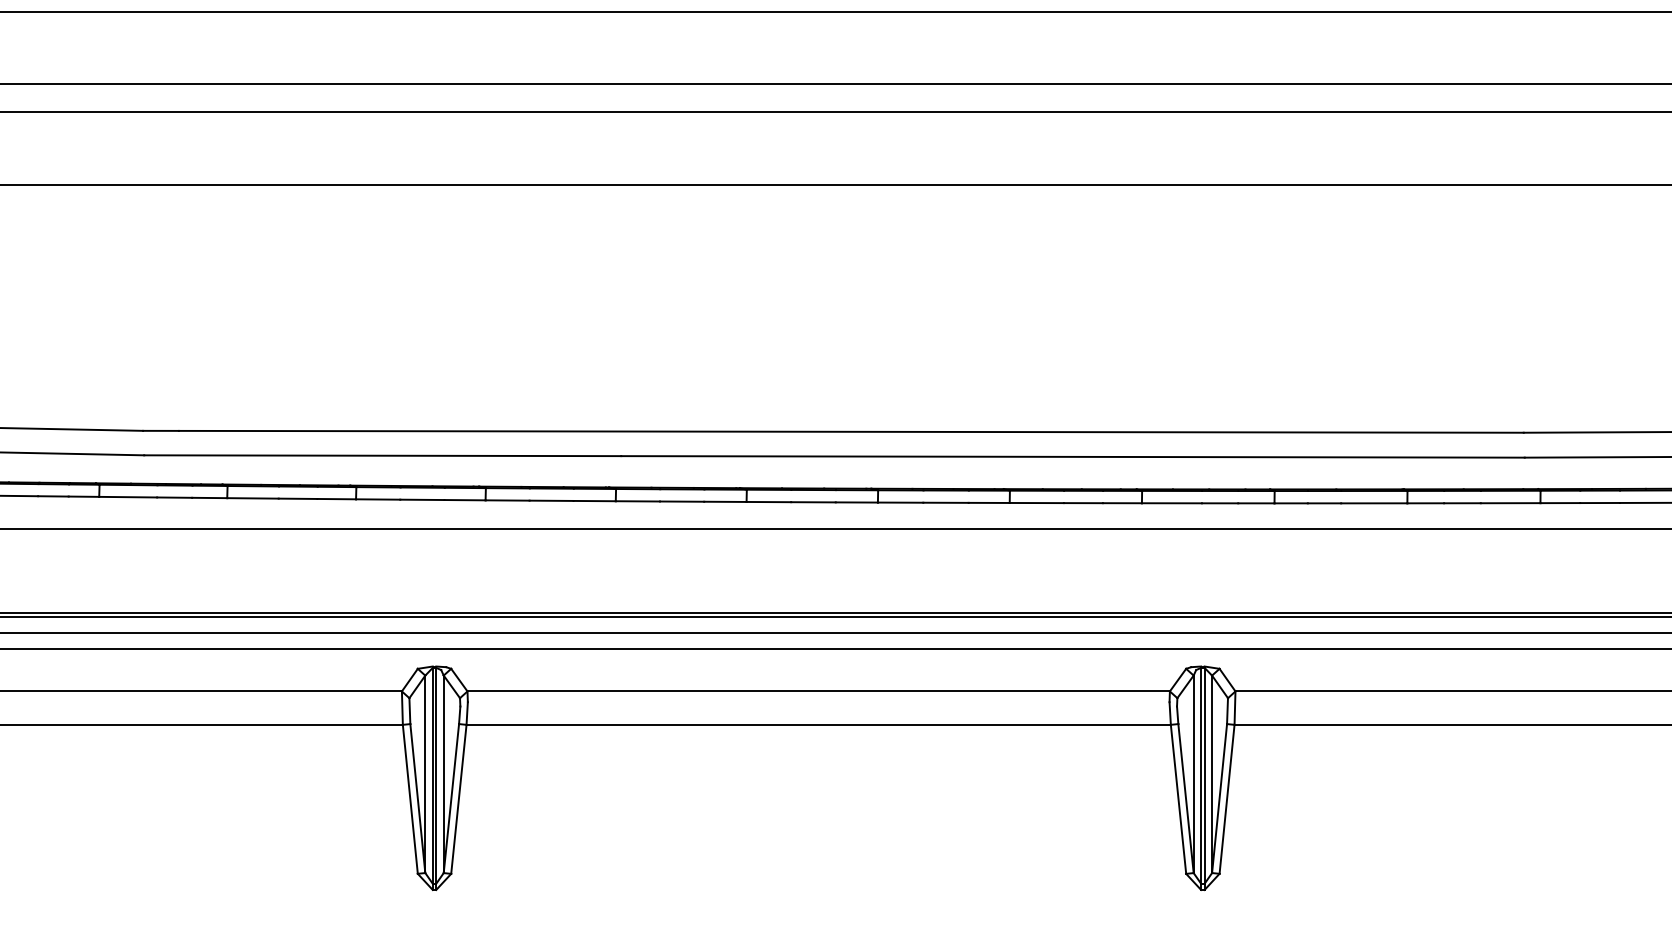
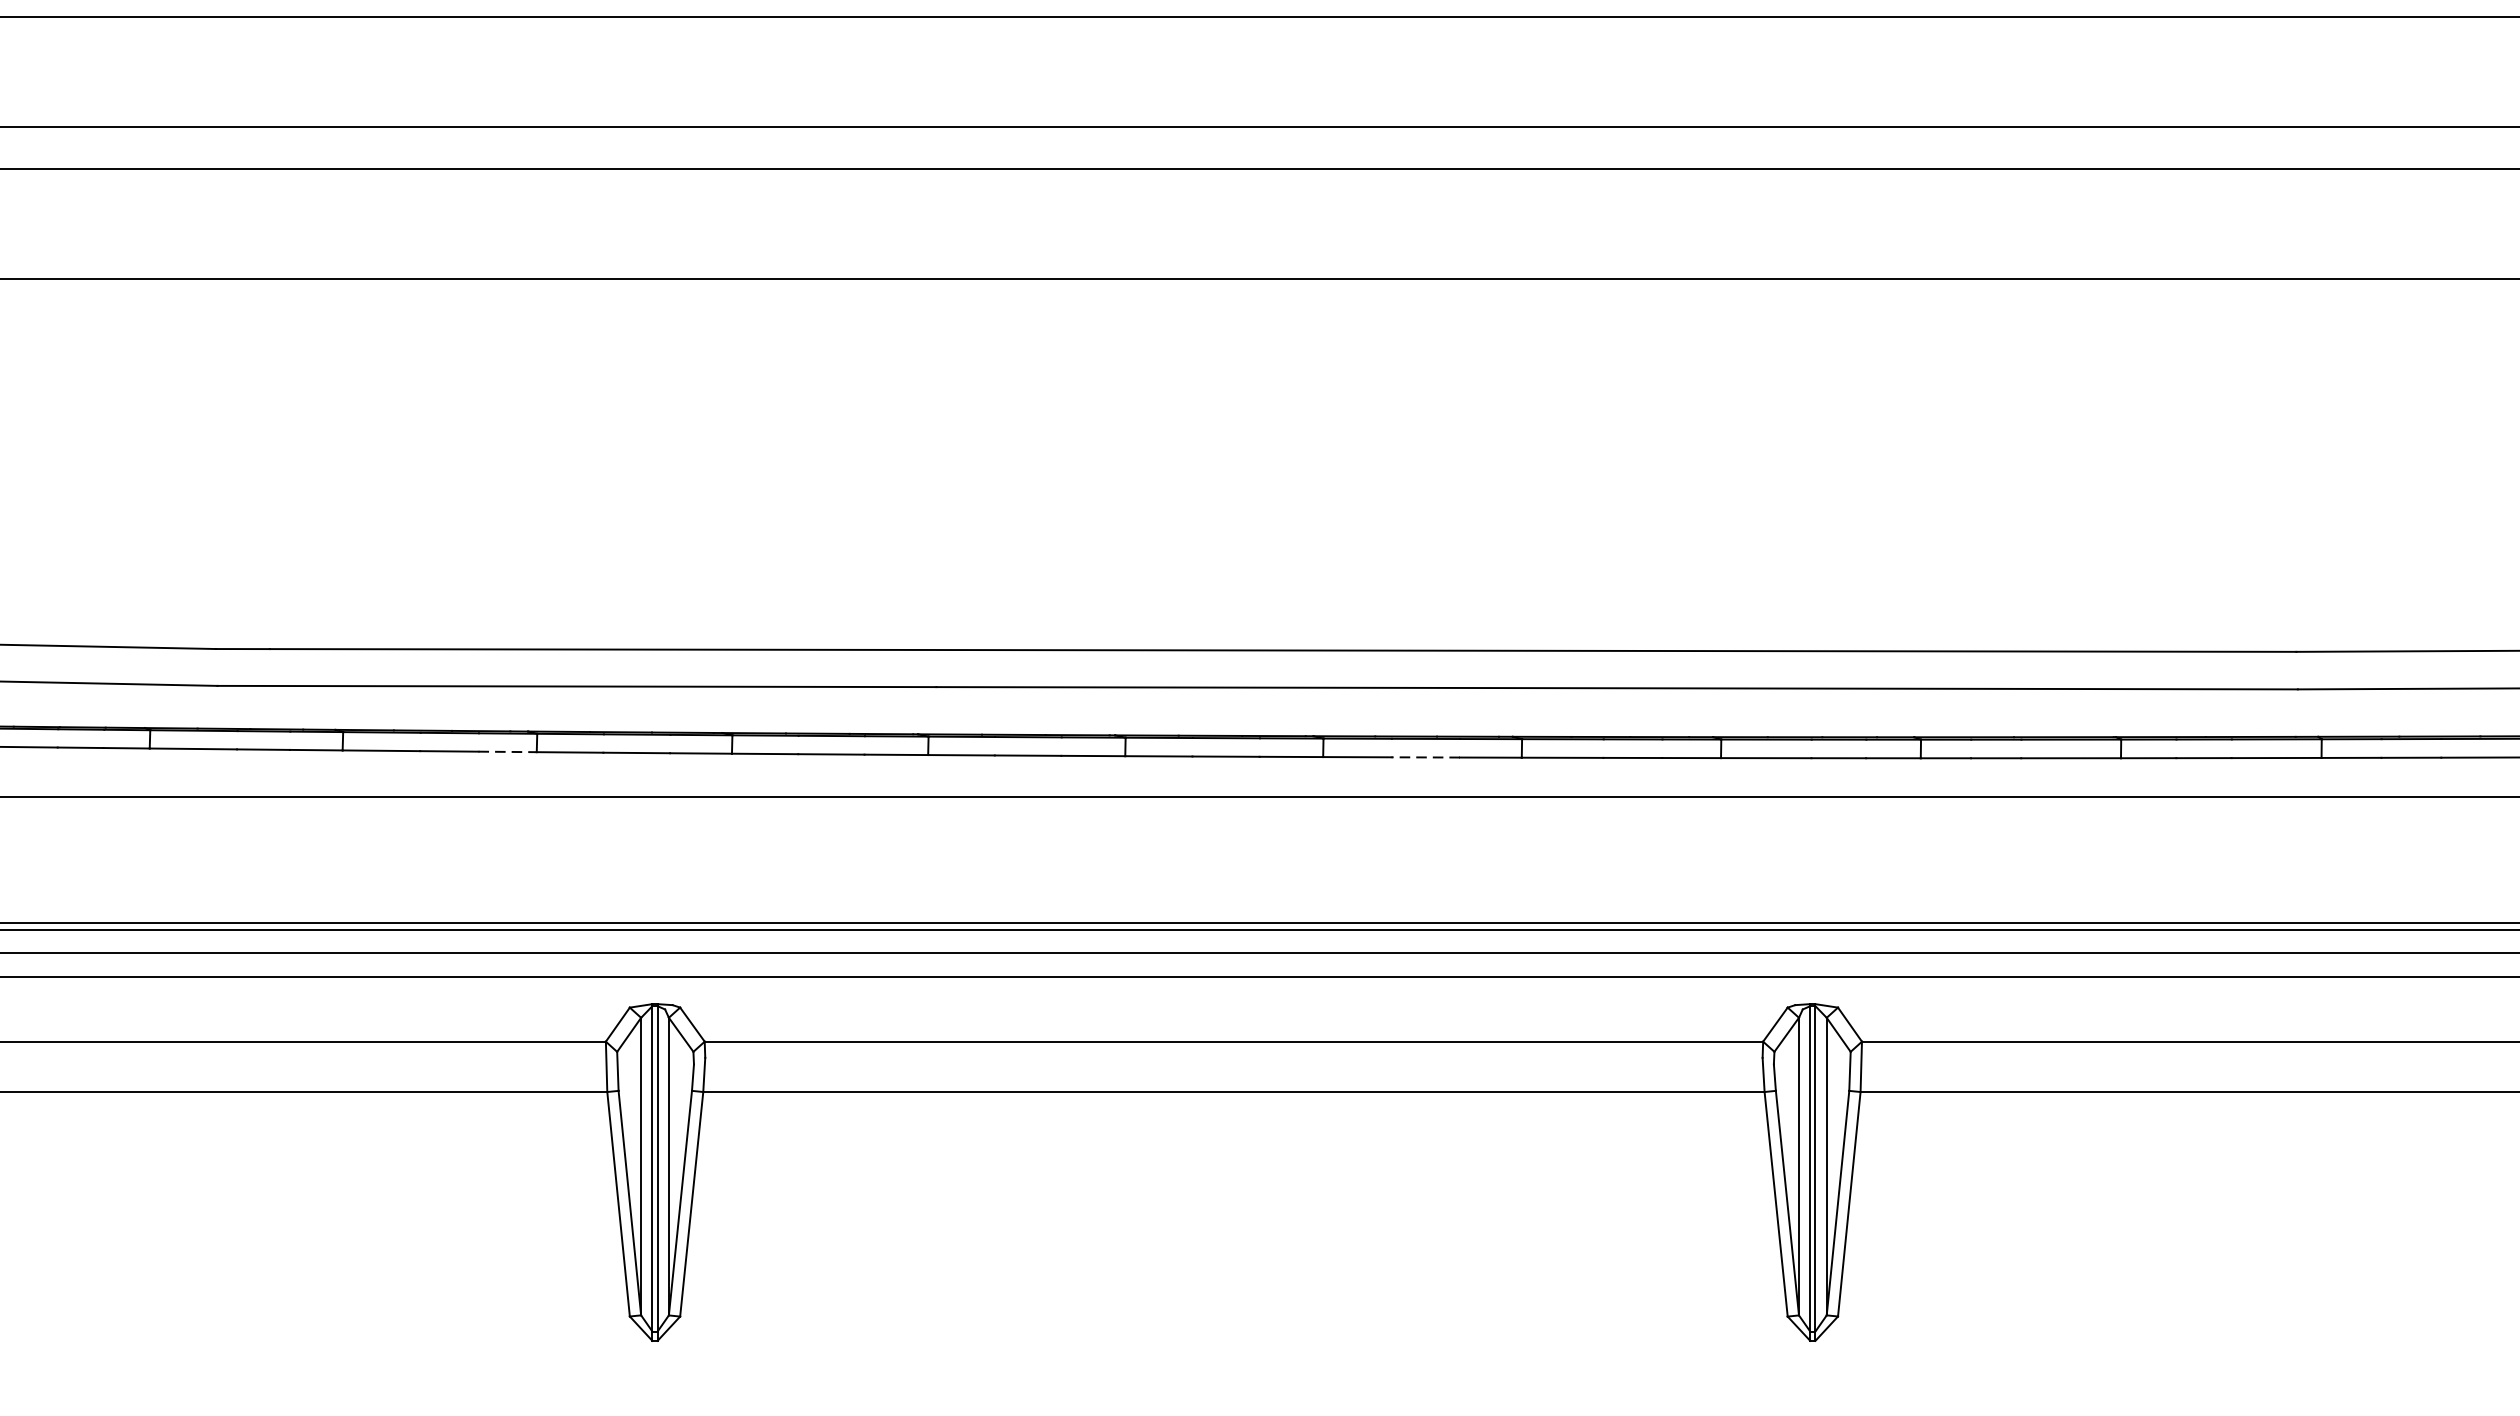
line: (337, 499) -> (508, 752), solid -> dashed
line: (945, 502) -> (1425, 756), solid -> dashed

